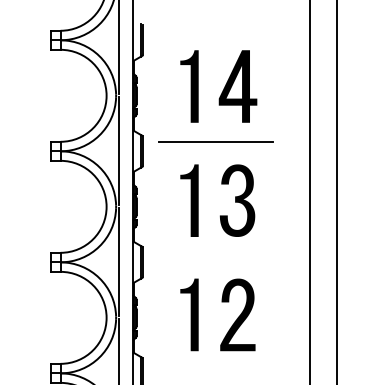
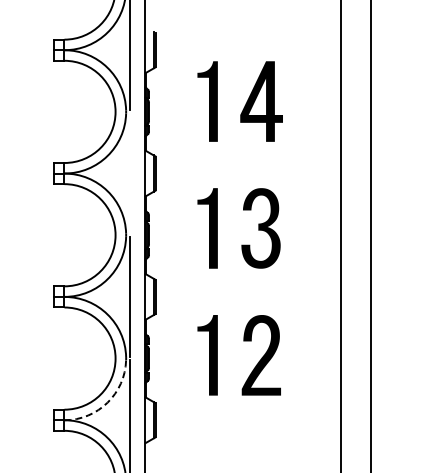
line: (216, 141) -> (237, 162), removed
line: (119, 151) -> (129, 173), removed
arc: (99, 357) -> (107, 402), solid -> dashed

